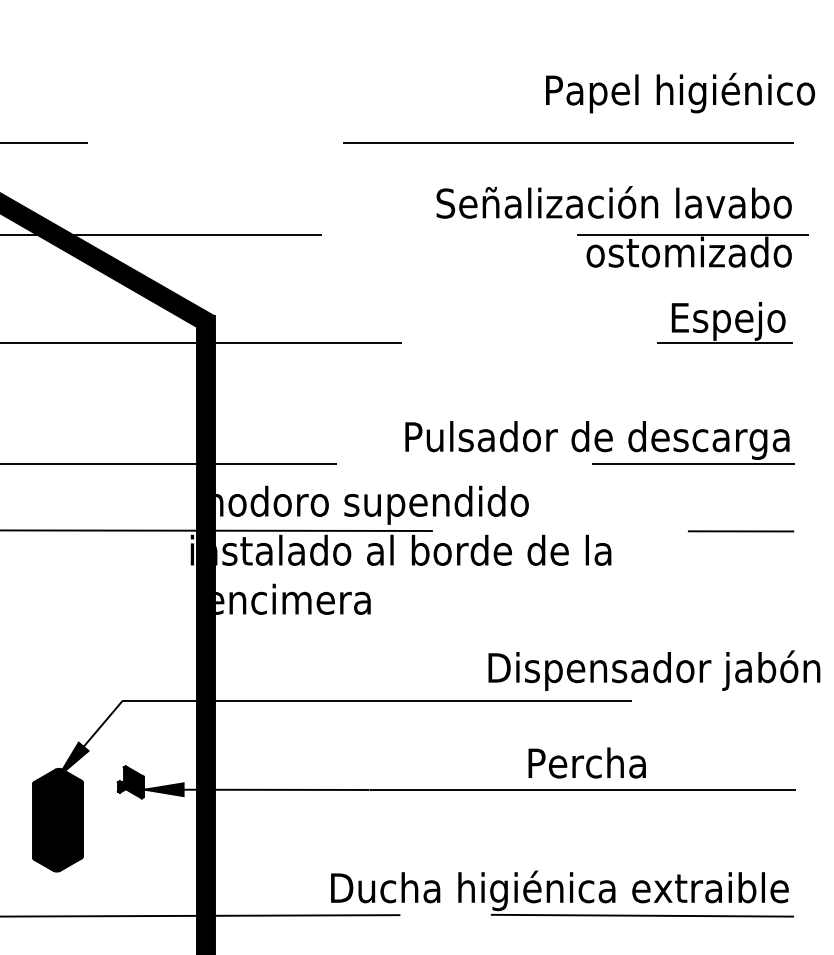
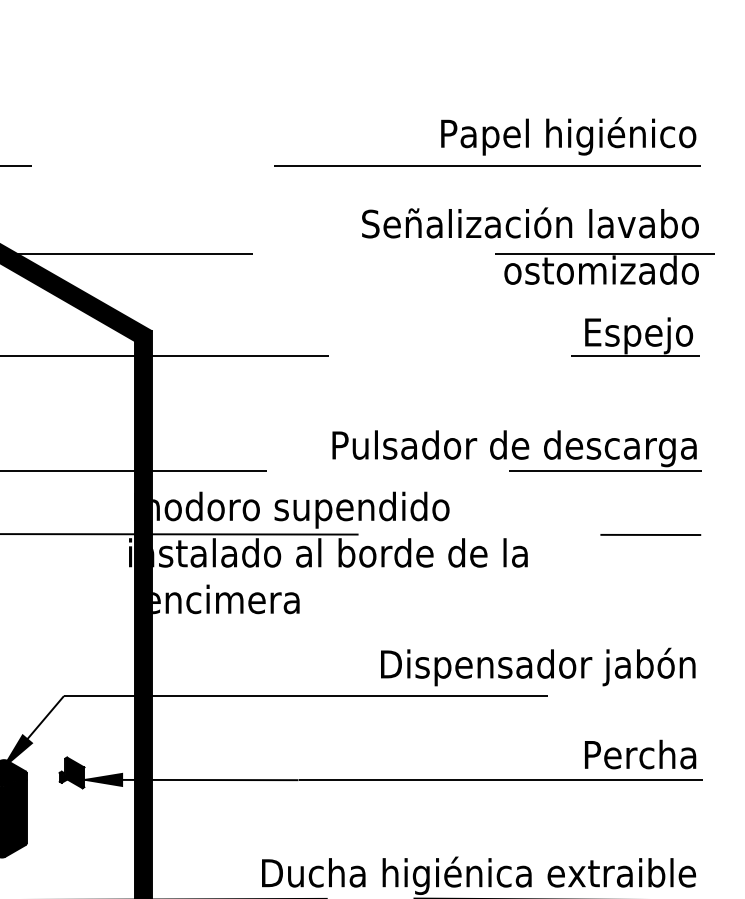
text: (680, 92) -> (568, 135), moved
text: (654, 670) -> (538, 666), moved
text: (586, 762) -> (639, 754), moved

